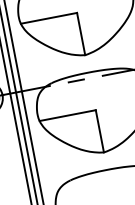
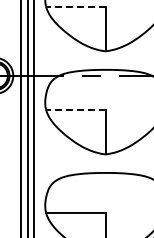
line: (48, 18) -> (75, 6), solid -> dashed
line: (67, 115) -> (75, 109), solid -> dashed

